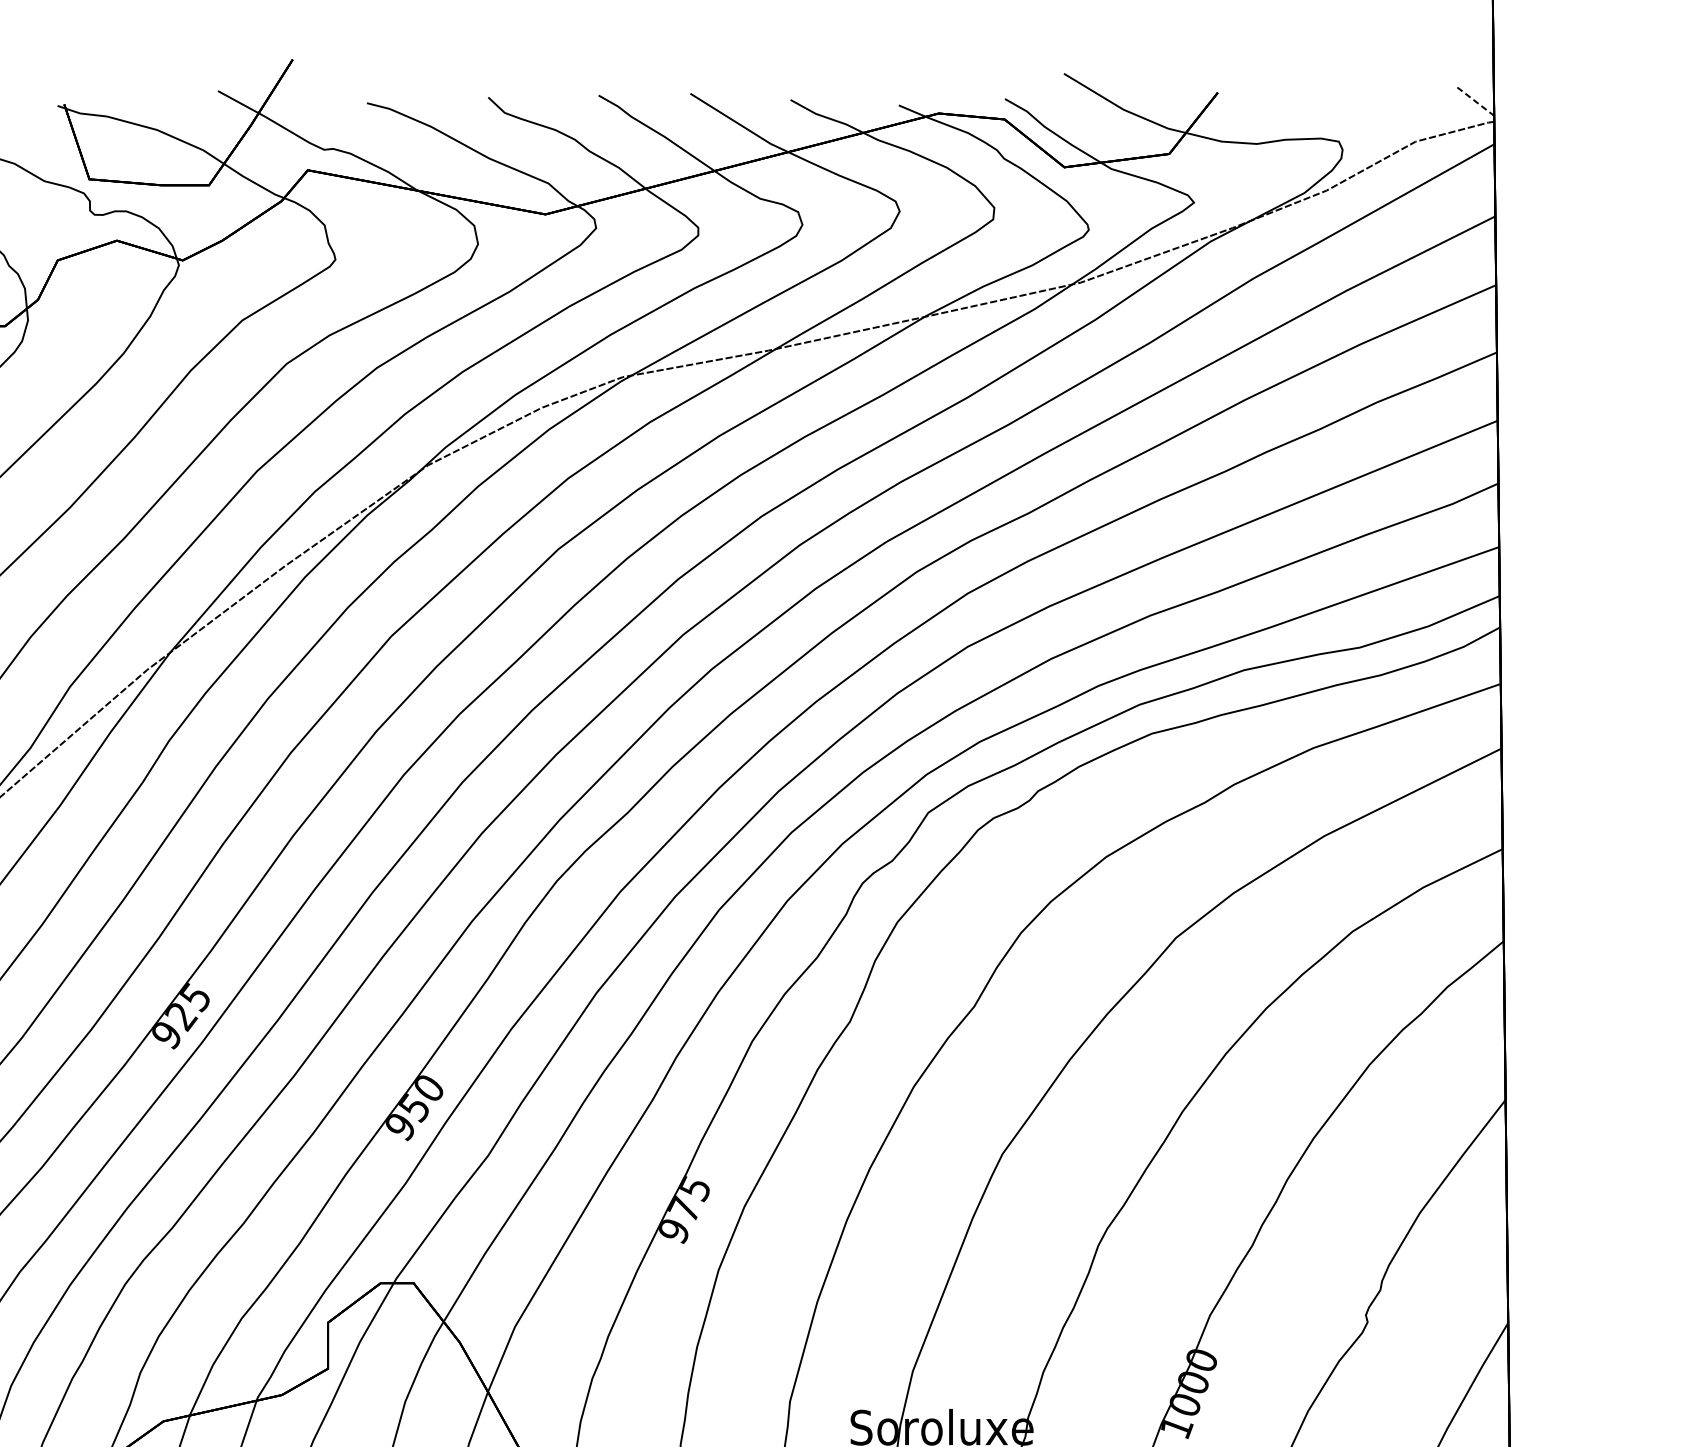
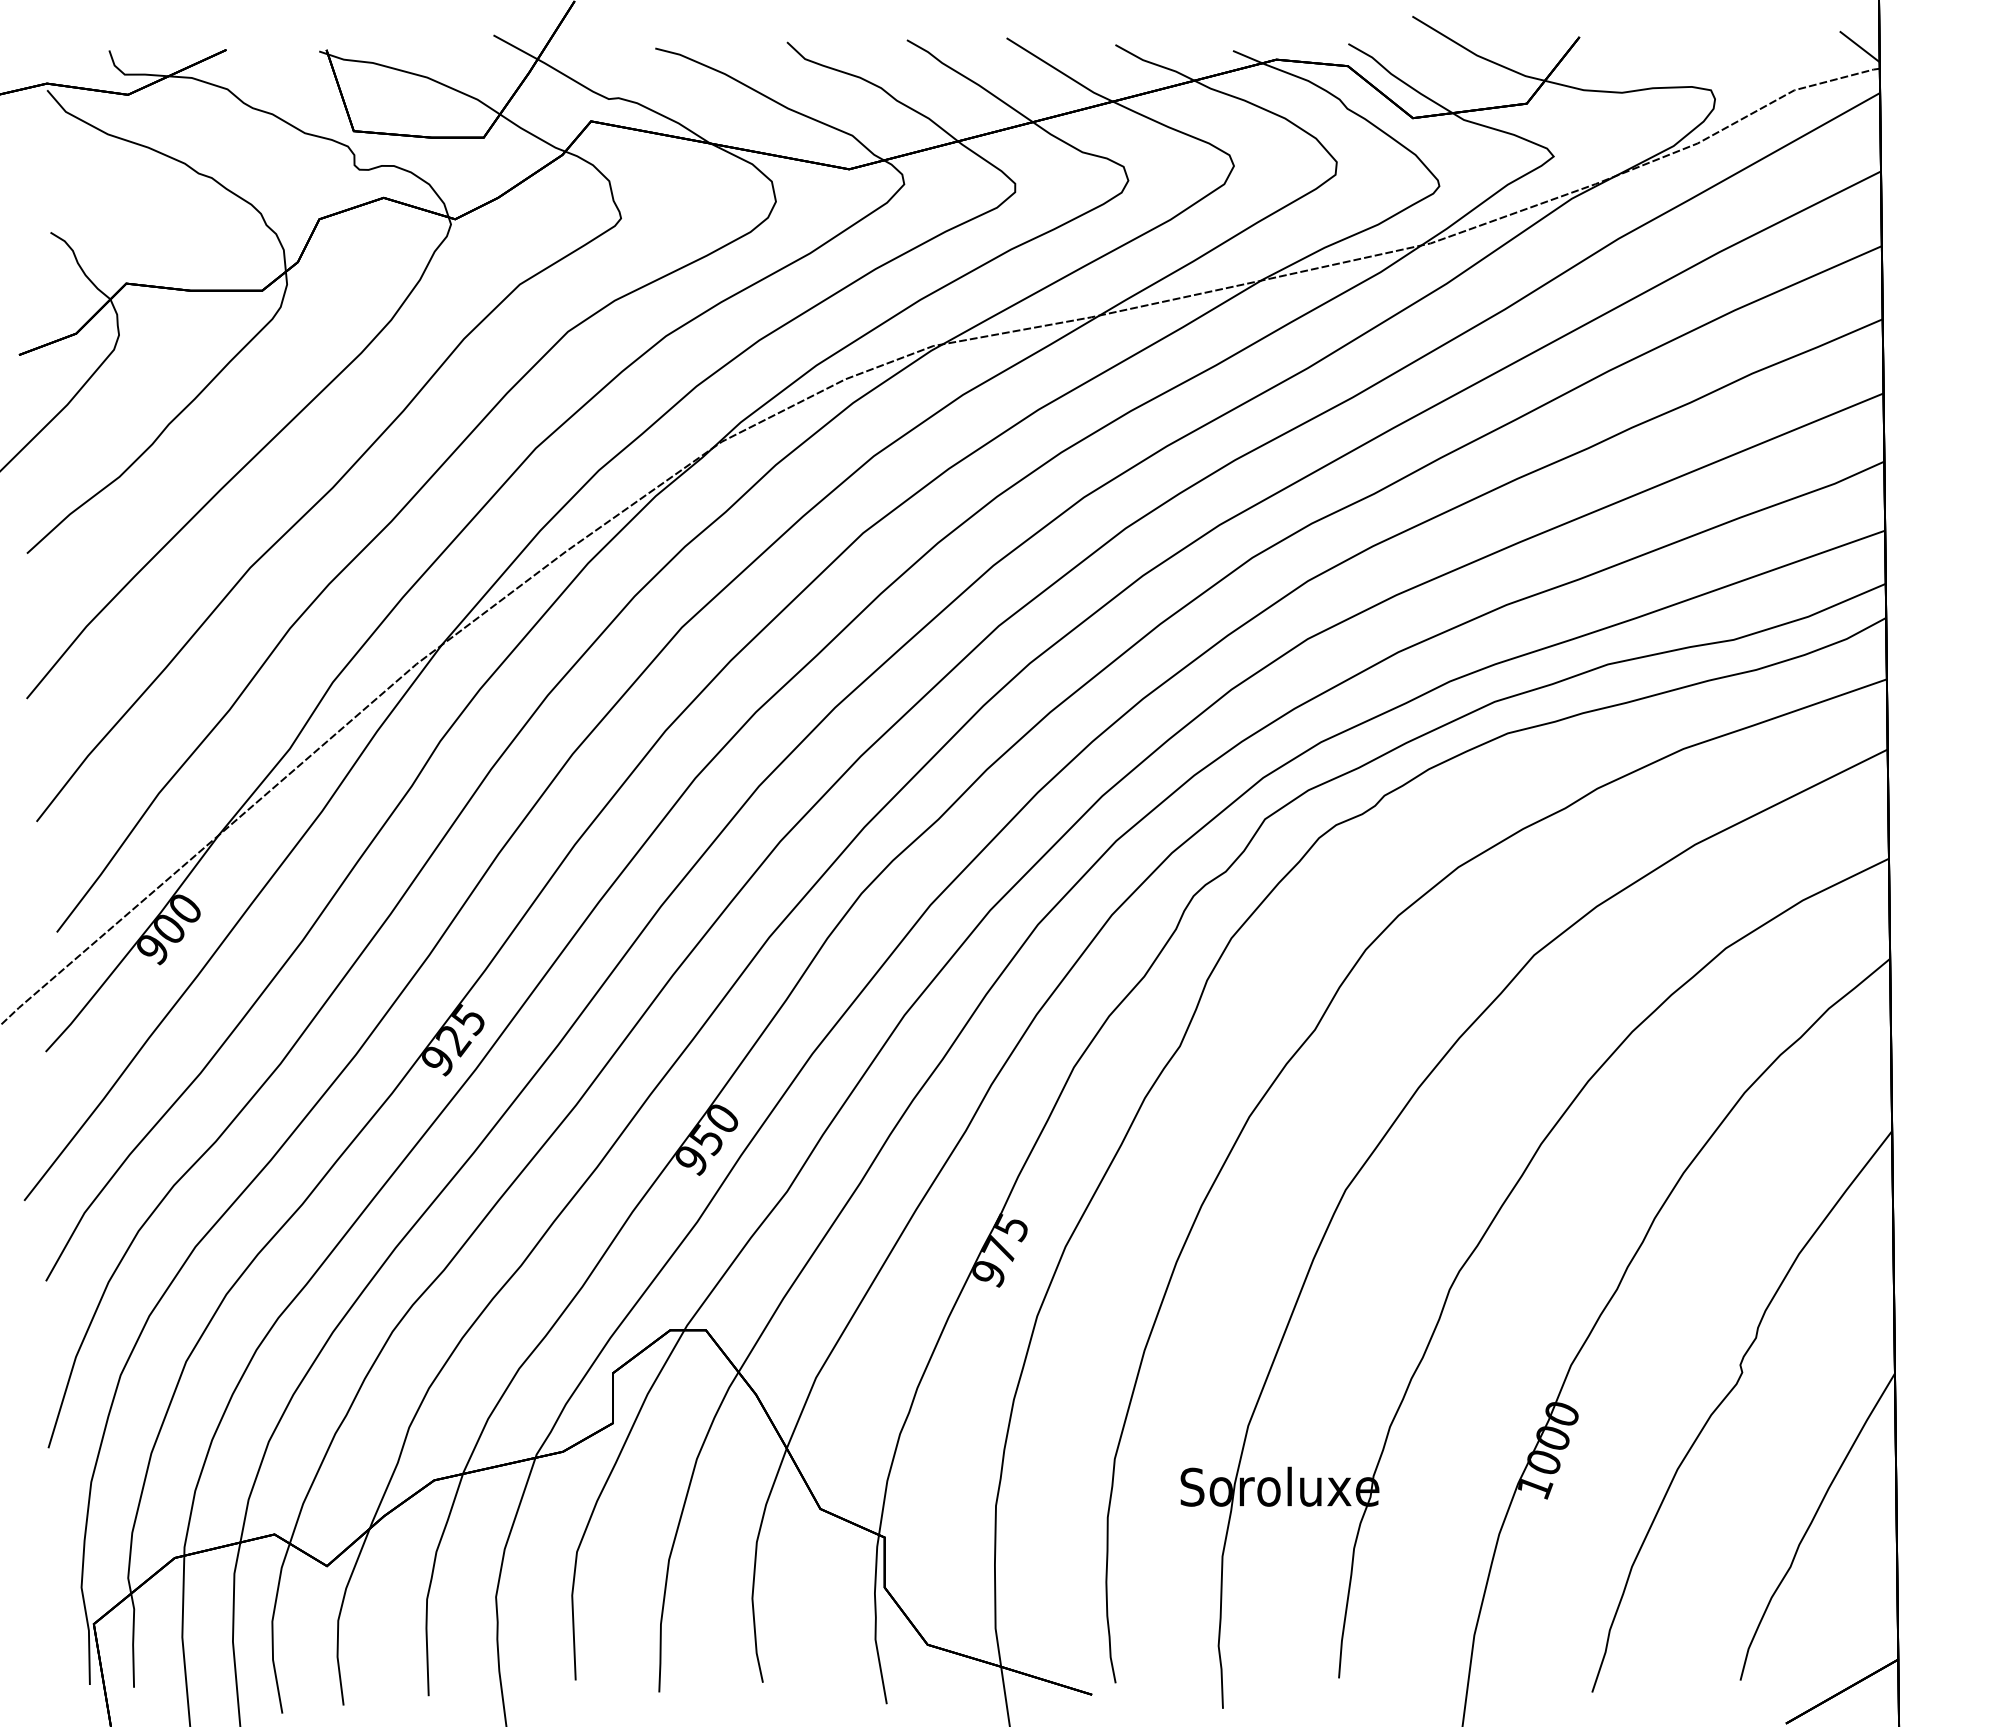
line: (1476, 102) -> (1860, 47), dashed -> solid

